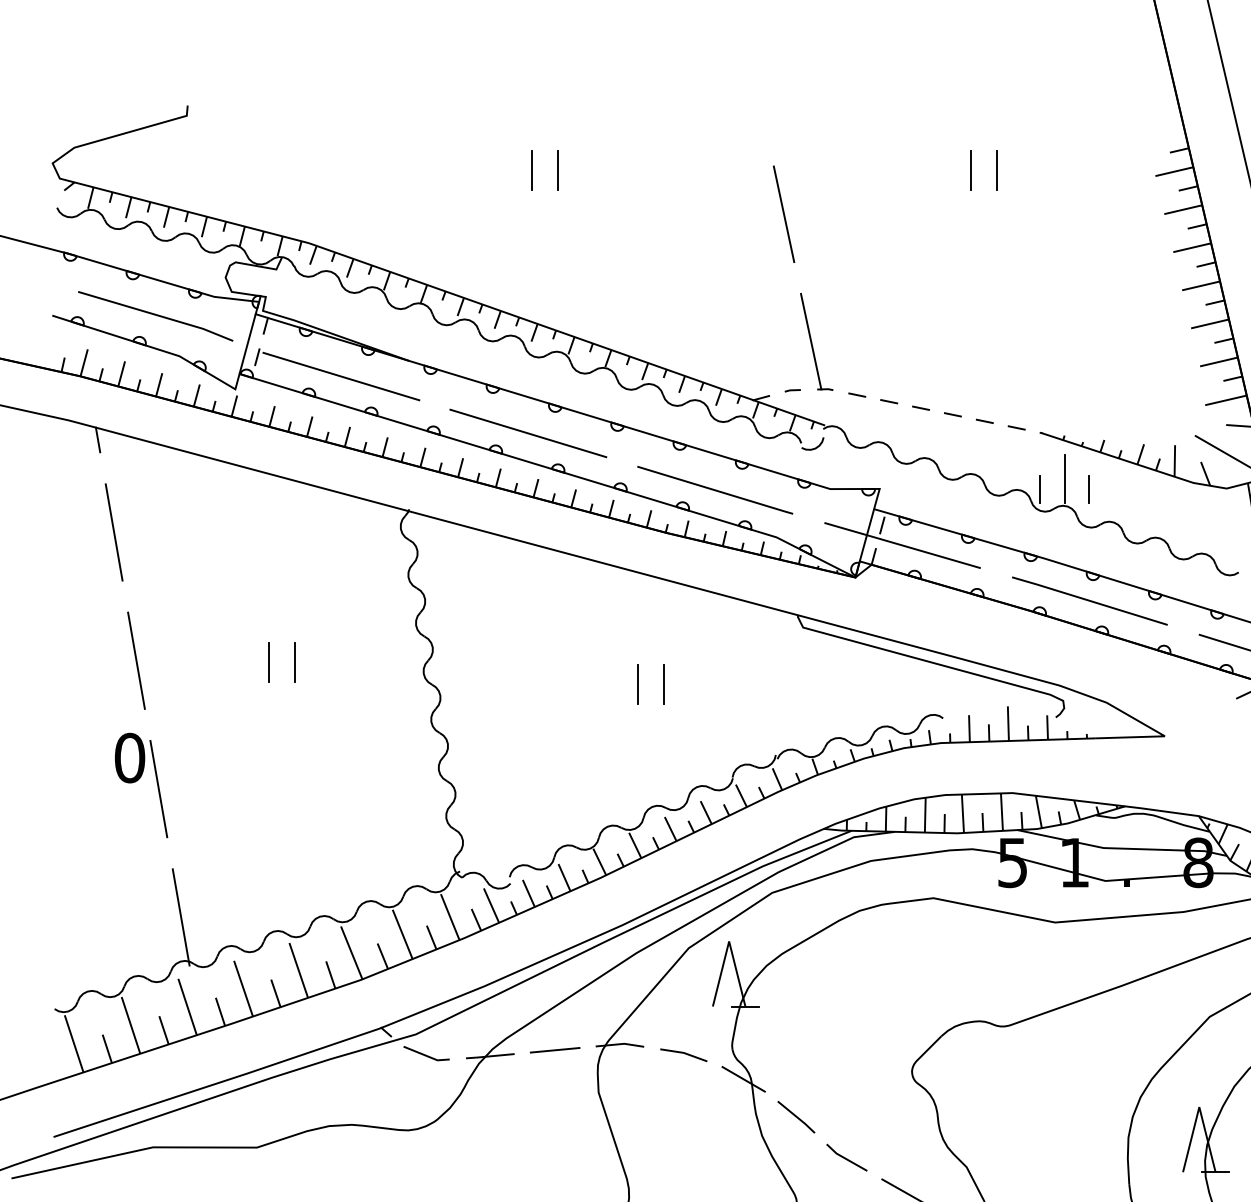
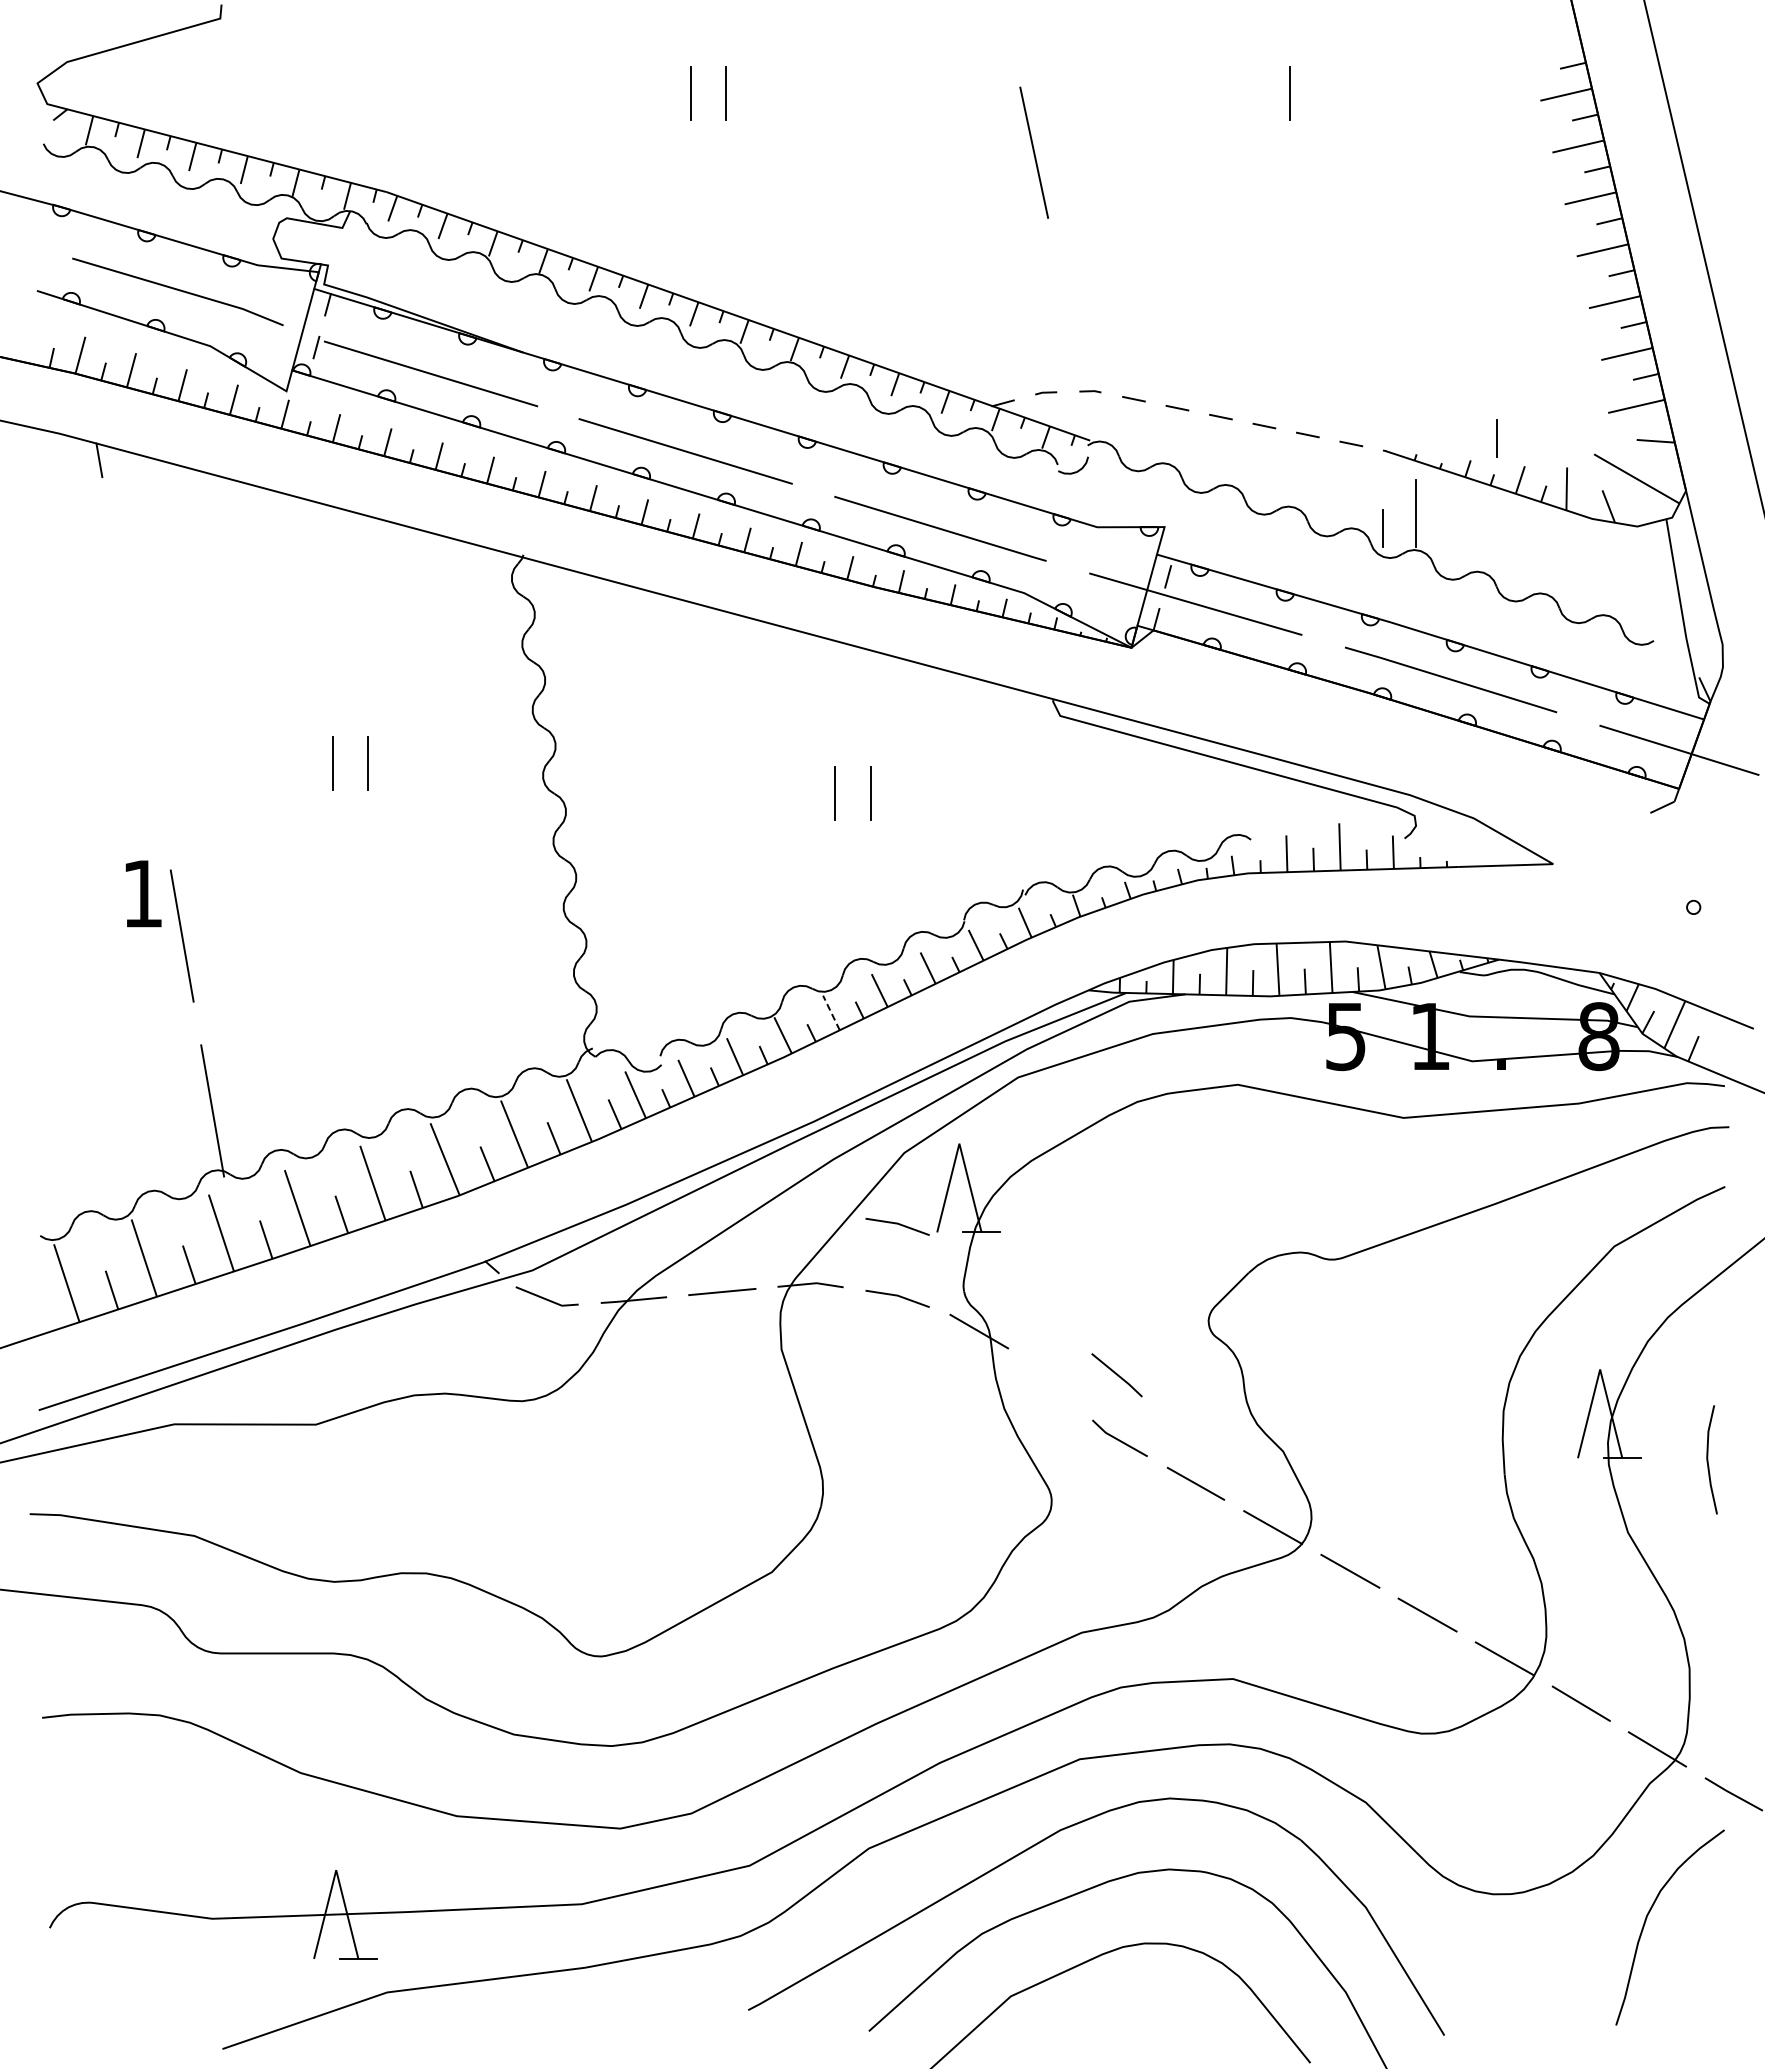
line: (997, 170) -> (1324, 93), removed
line: (811, 341) -> (1071, 326), removed
line: (1088, 489) -> (1496, 438), moved
line: (113, 531) -> (120, 585), removed
line: (136, 660) -> (151, 760), removed
text: (129, 757) -> (142, 893), 0 -> 1
line: (635, 845) -> (831, 1012), solid -> dashed
line: (683, 1000) -> (897, 1224), added
line: (795, 1117) -> (1116, 1375), moved

